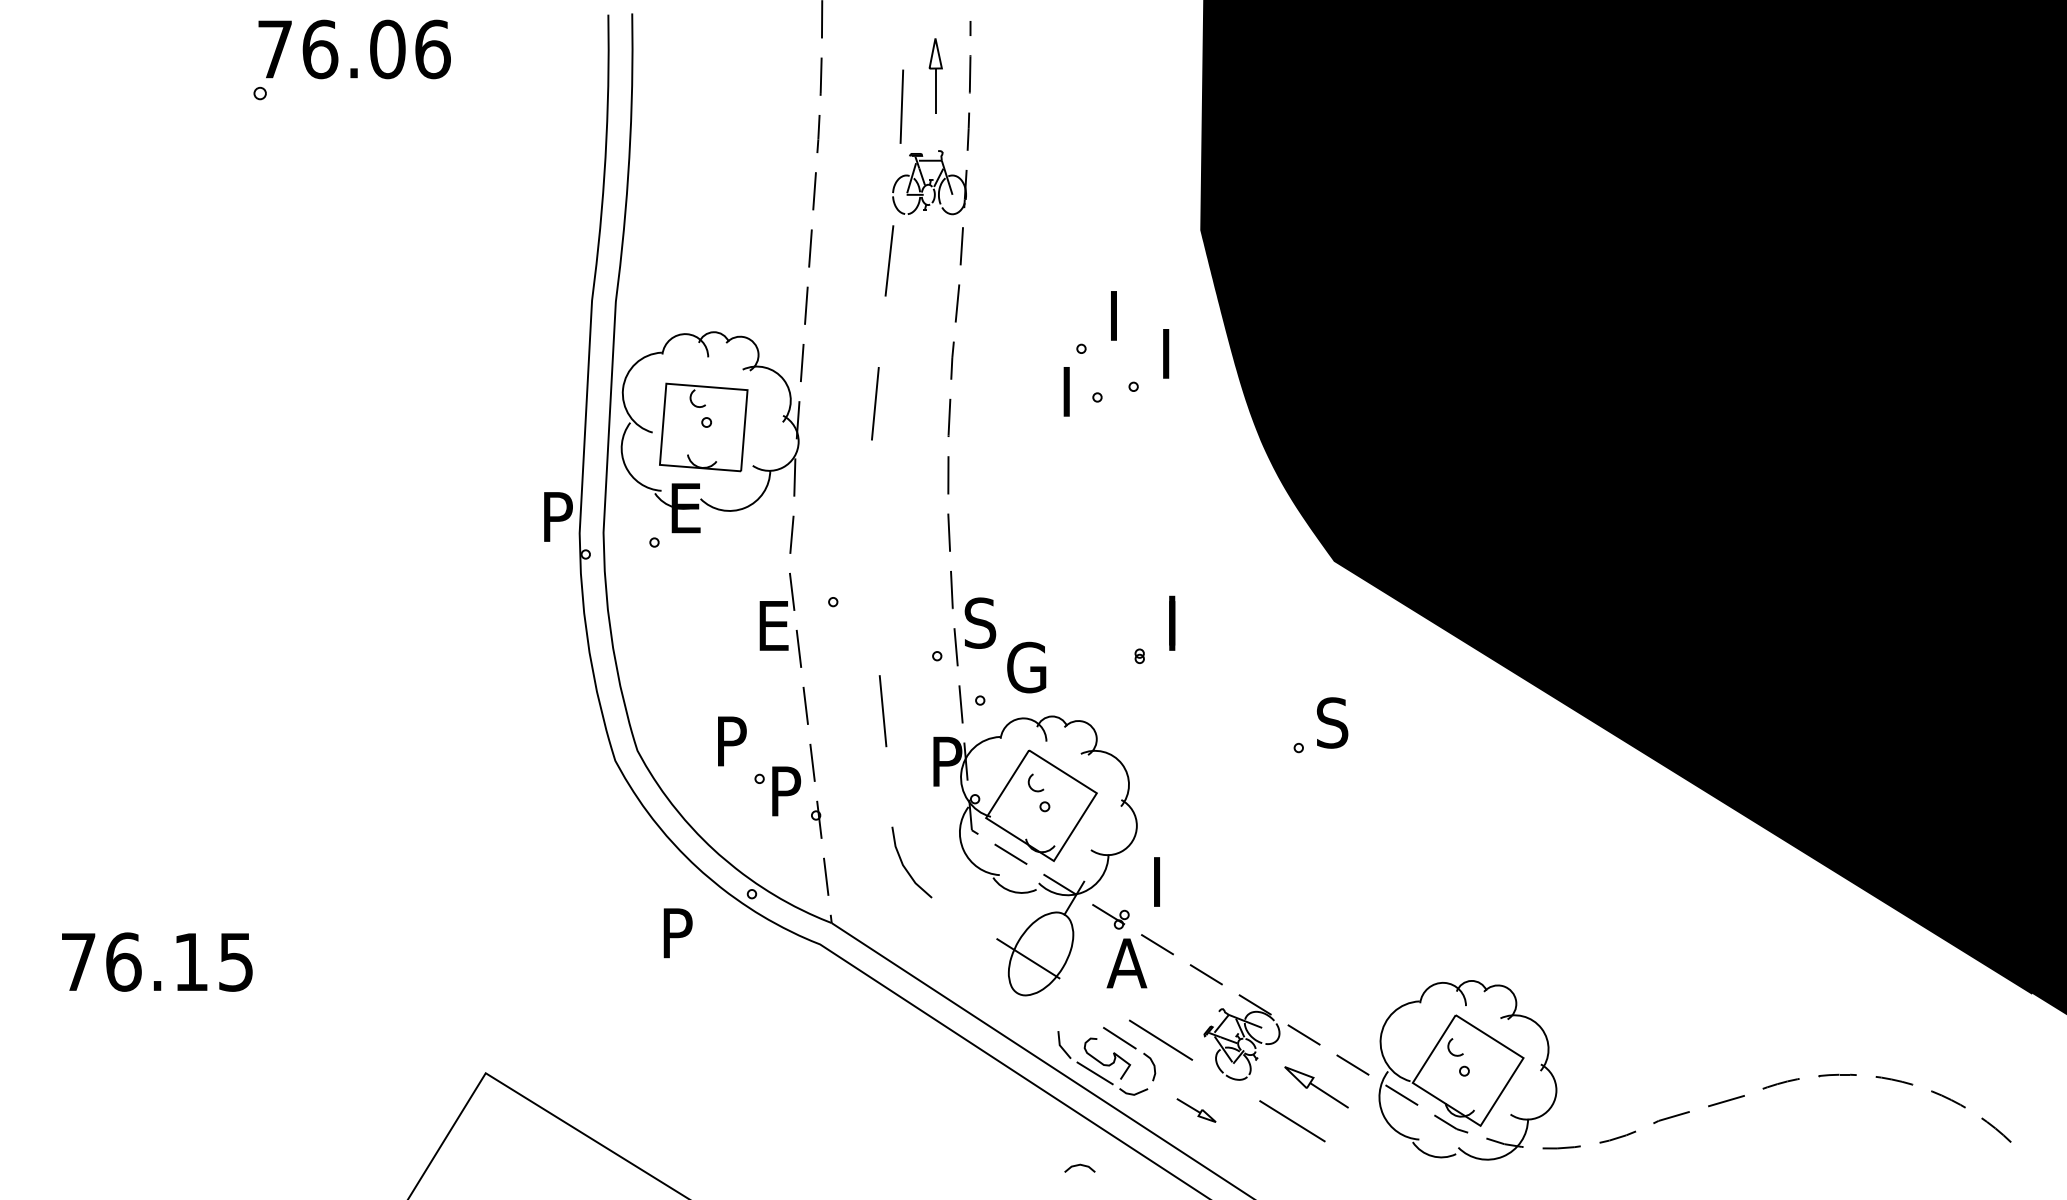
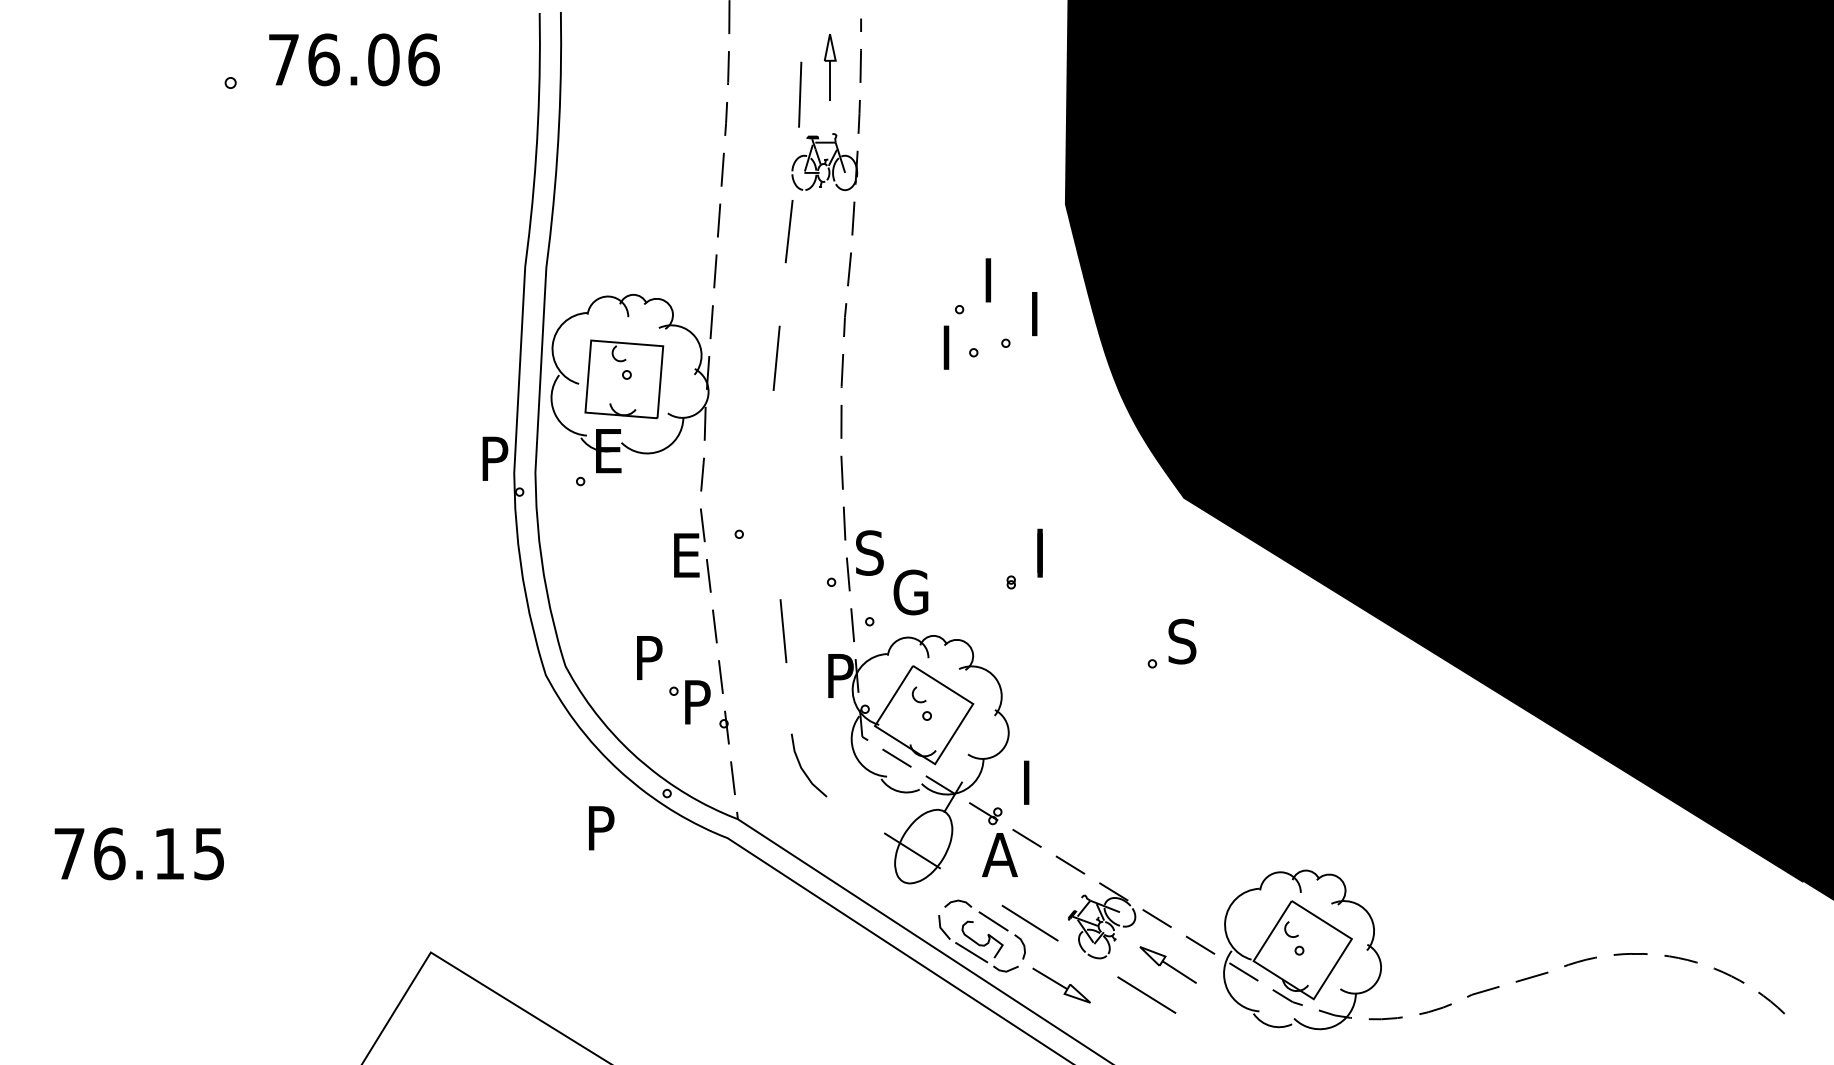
text: (354, 49) -> (354, 59), moved
part: (1196, 1110) -> (1061, 985), size x1.67
line: (1079, 1165) -> (957, 901), moved

